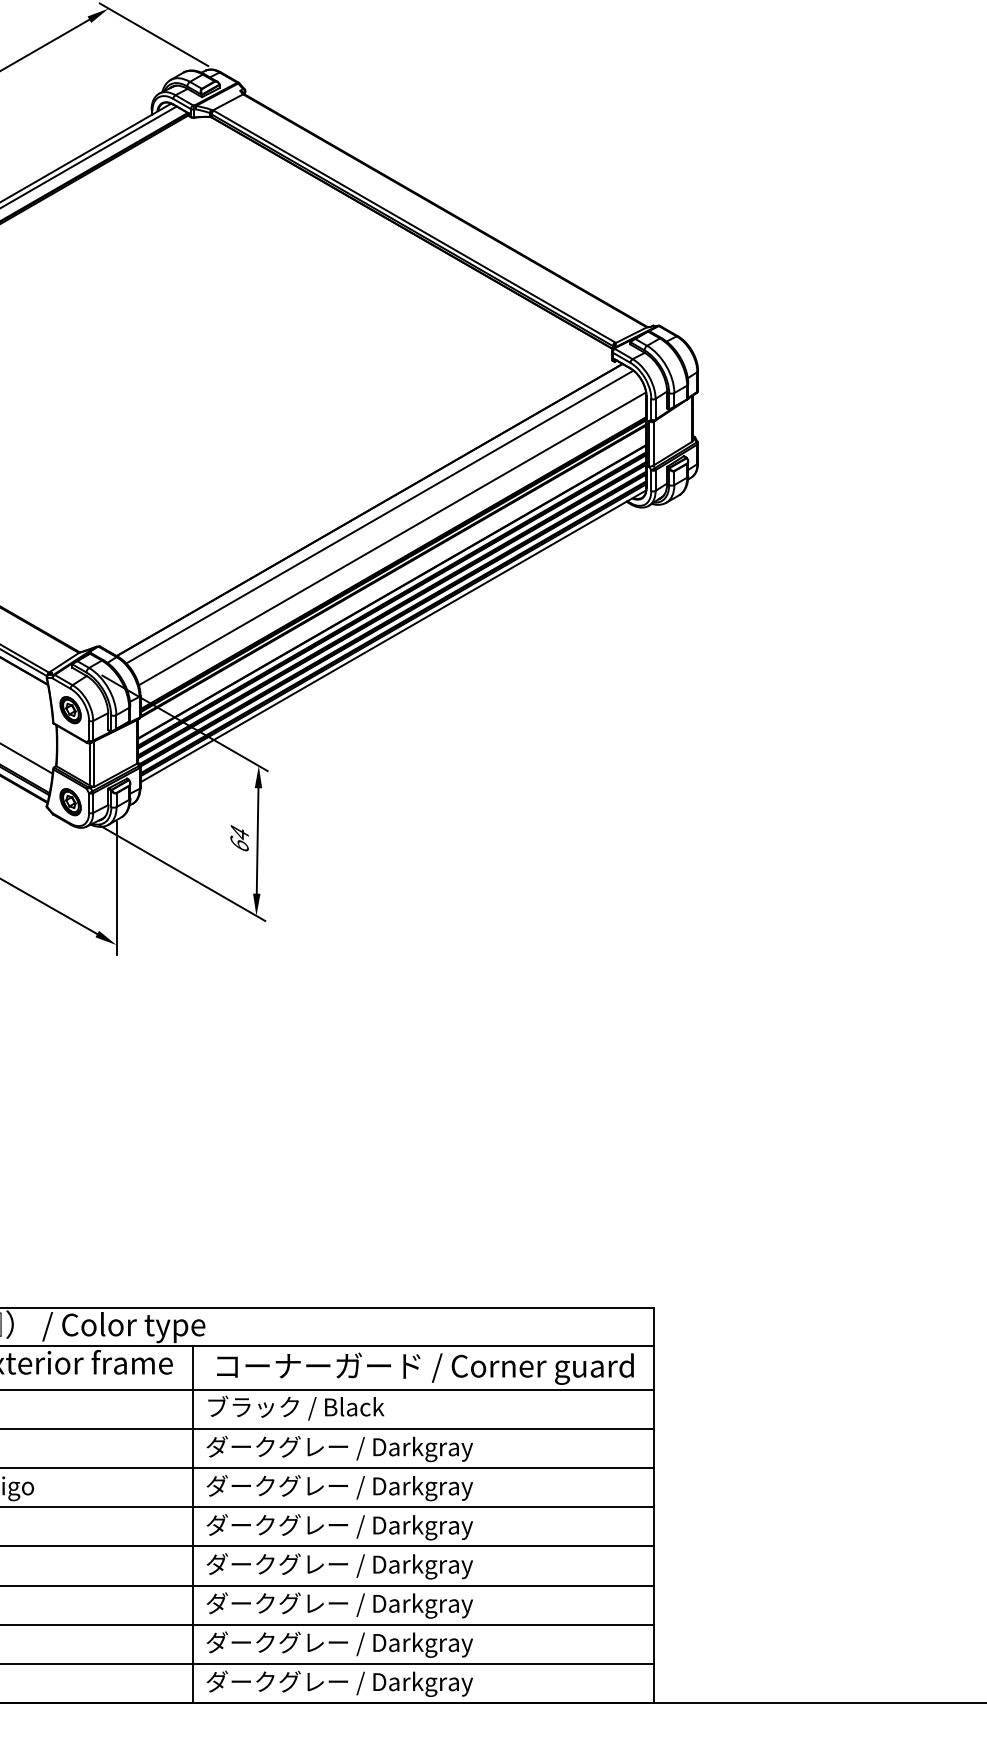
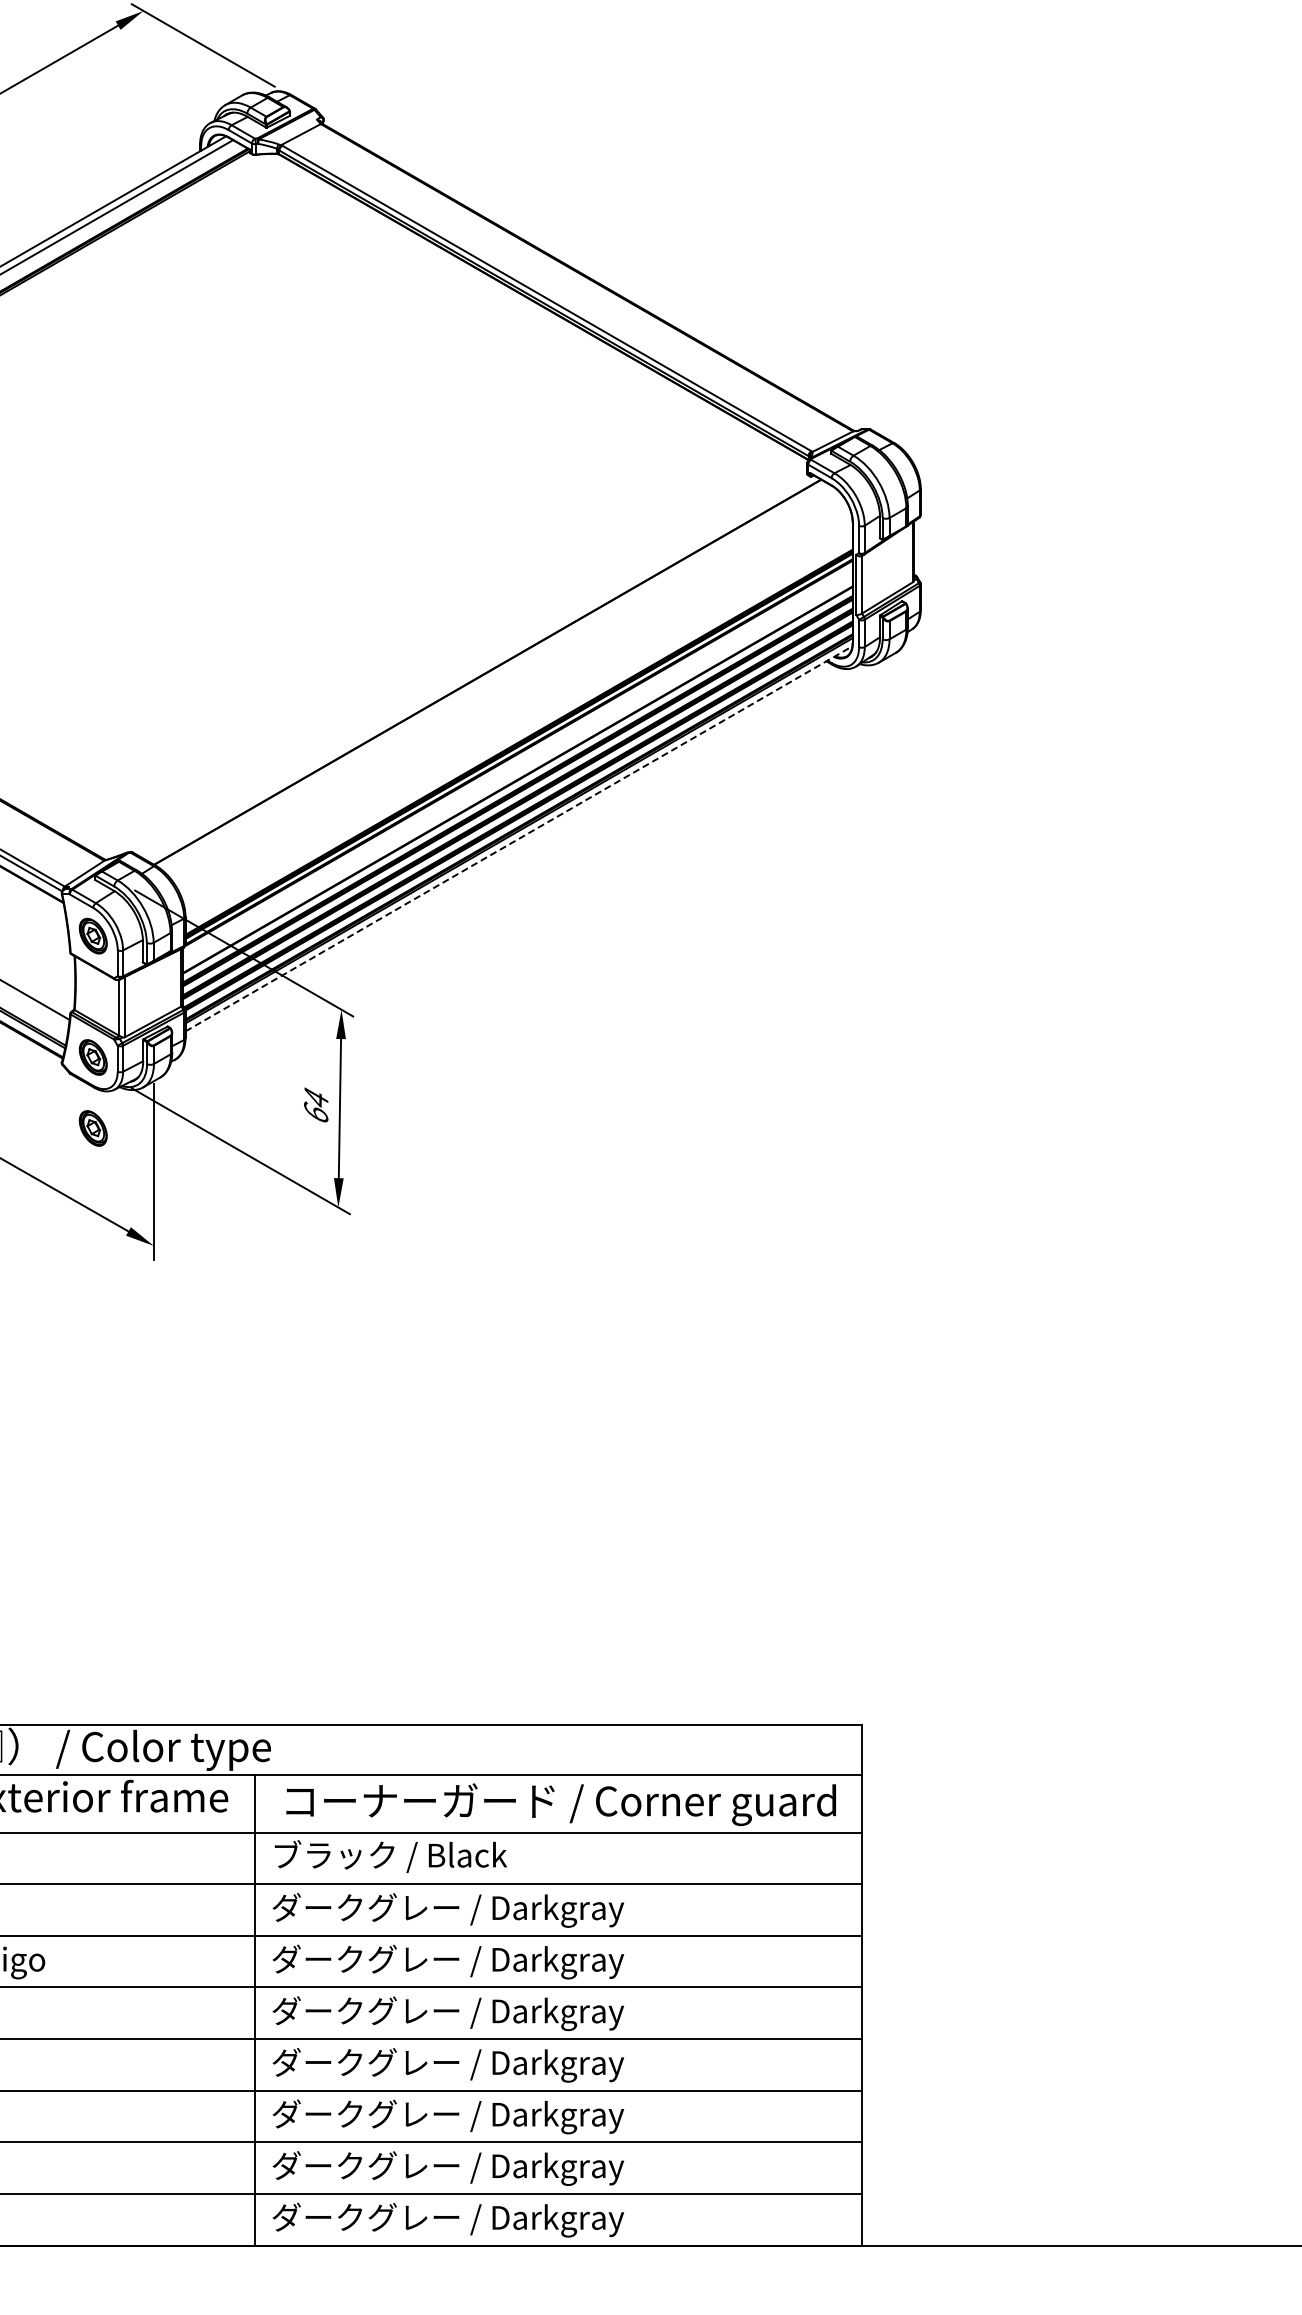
line: (379, 517) -> (500, 681), removed
line: (392, 539) -> (517, 710), removed
line: (393, 636) -> (519, 838), solid -> dashed
part: (69, 856) -> (92, 1128), added

